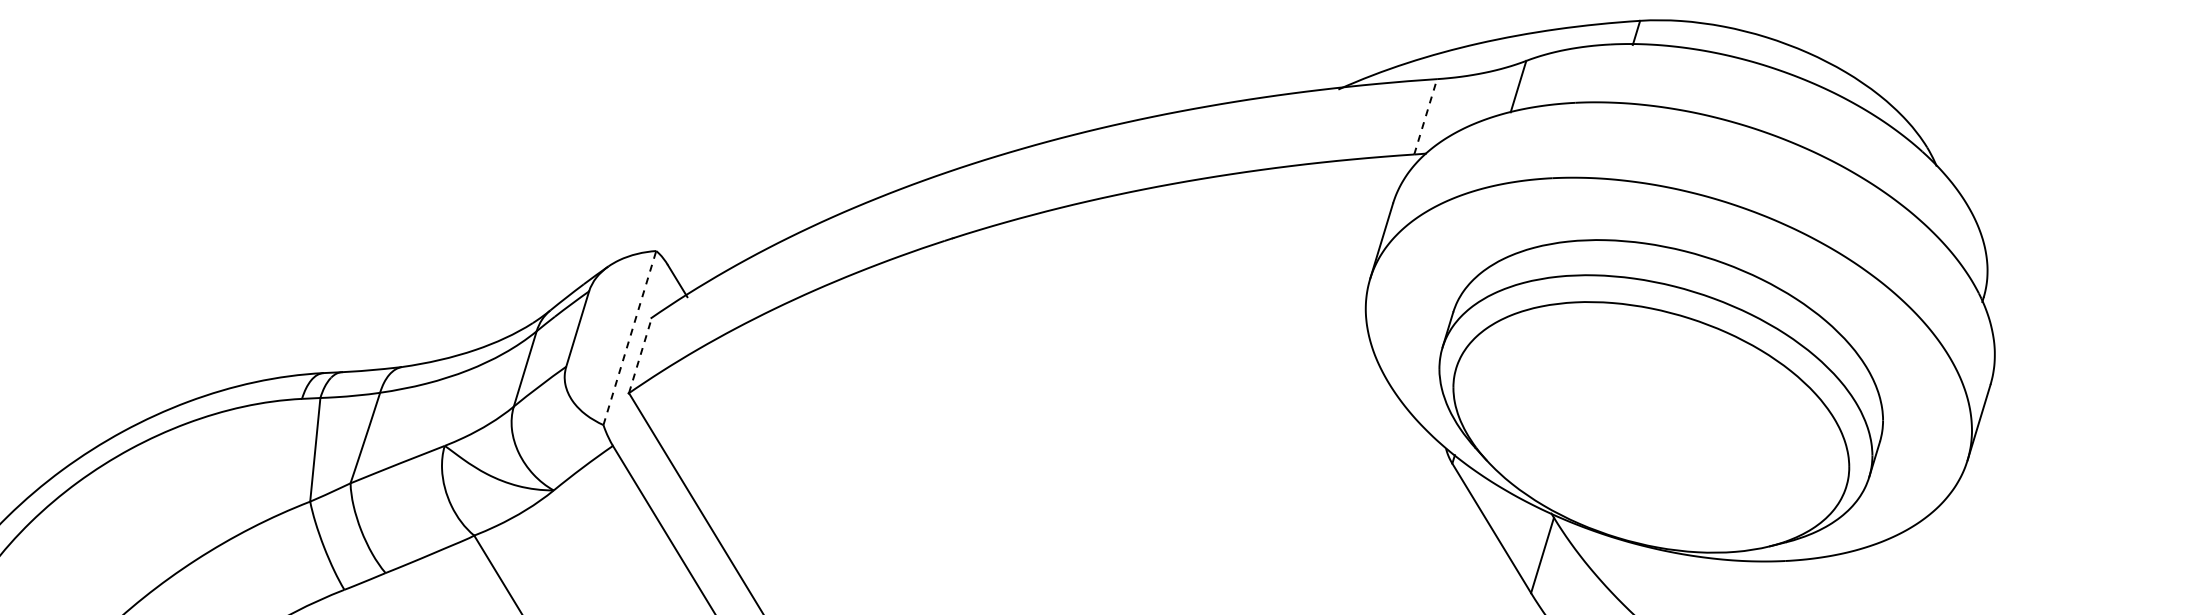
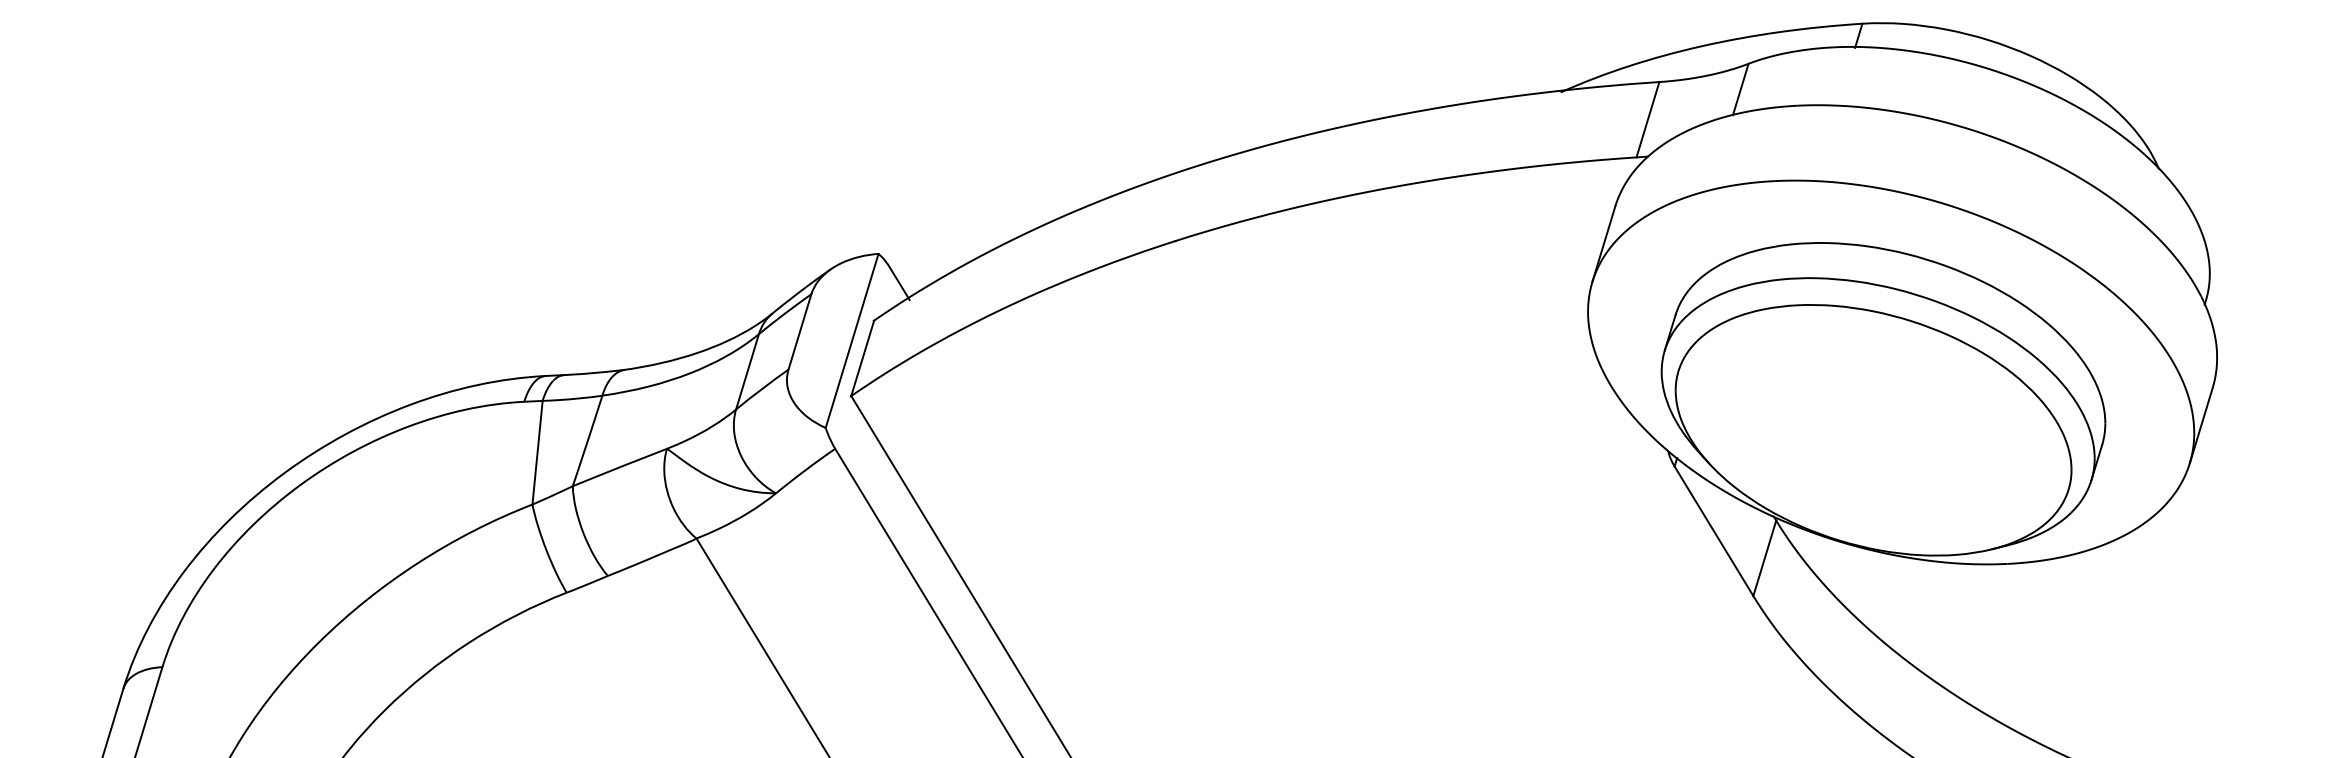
line: (1426, 116) -> (1648, 119), dashed -> solid
line: (630, 337) -> (852, 340), dashed -> solid
line: (640, 354) -> (862, 357), dashed -> solid

